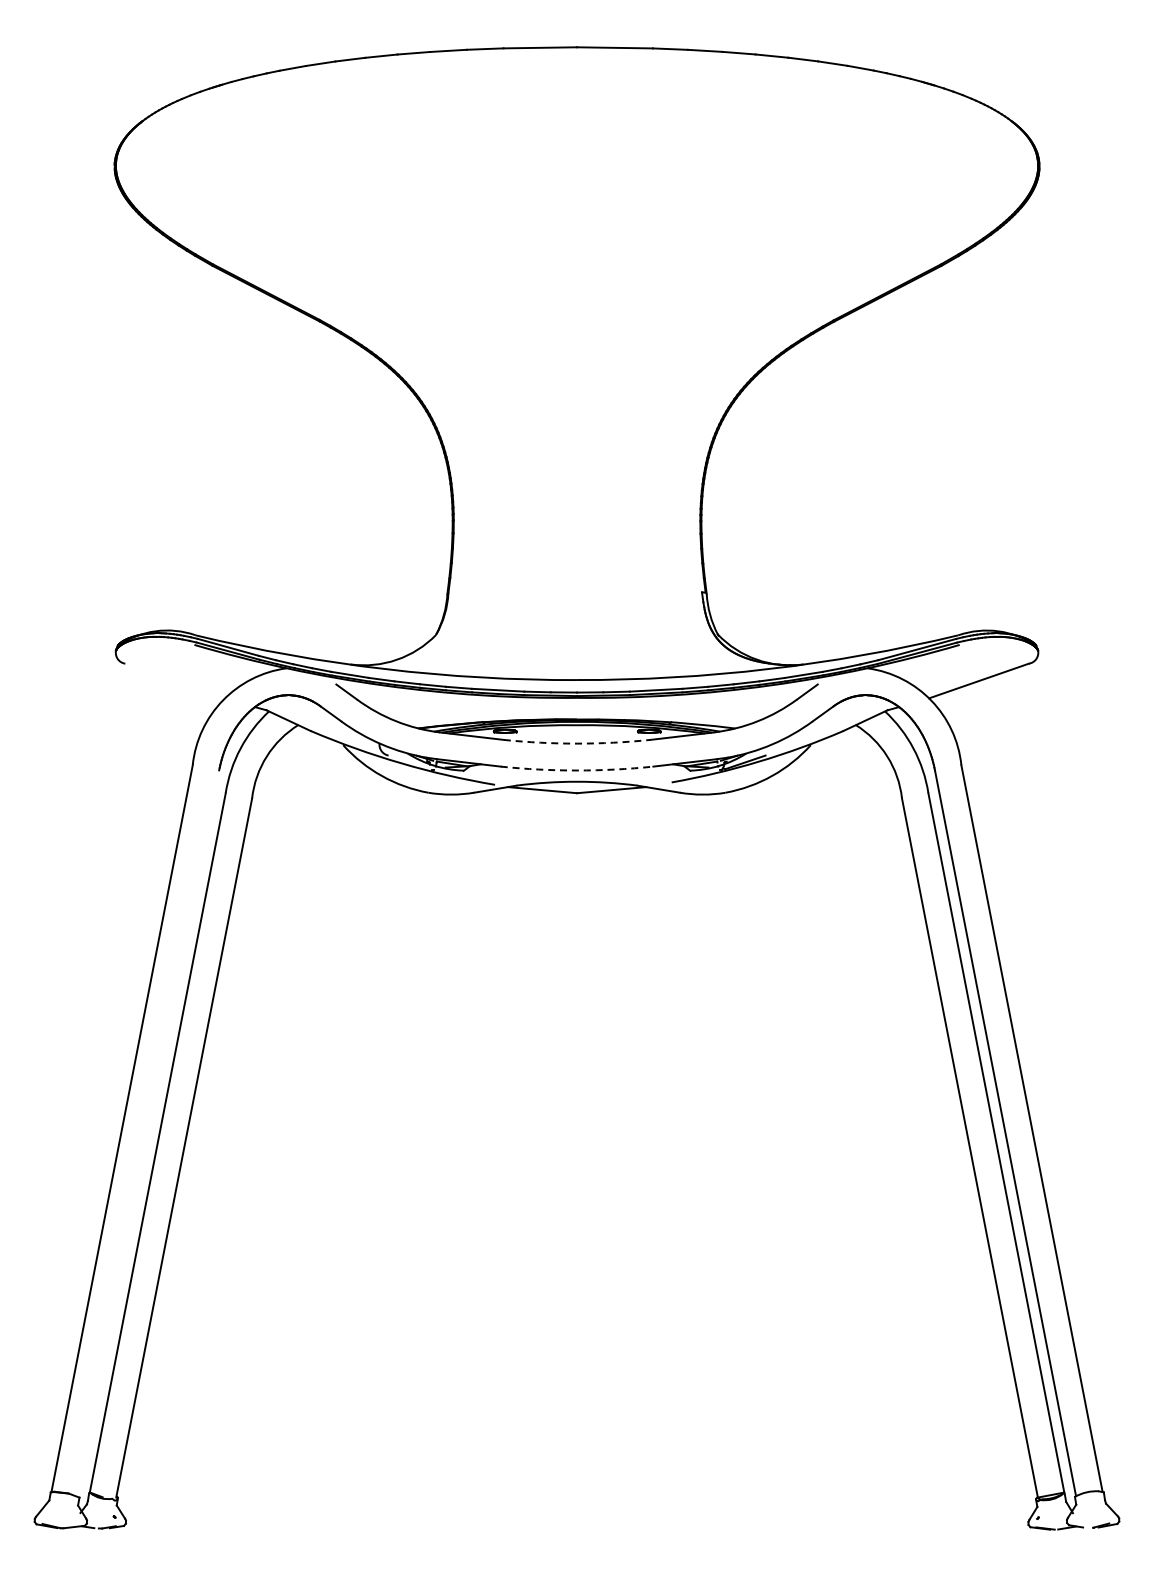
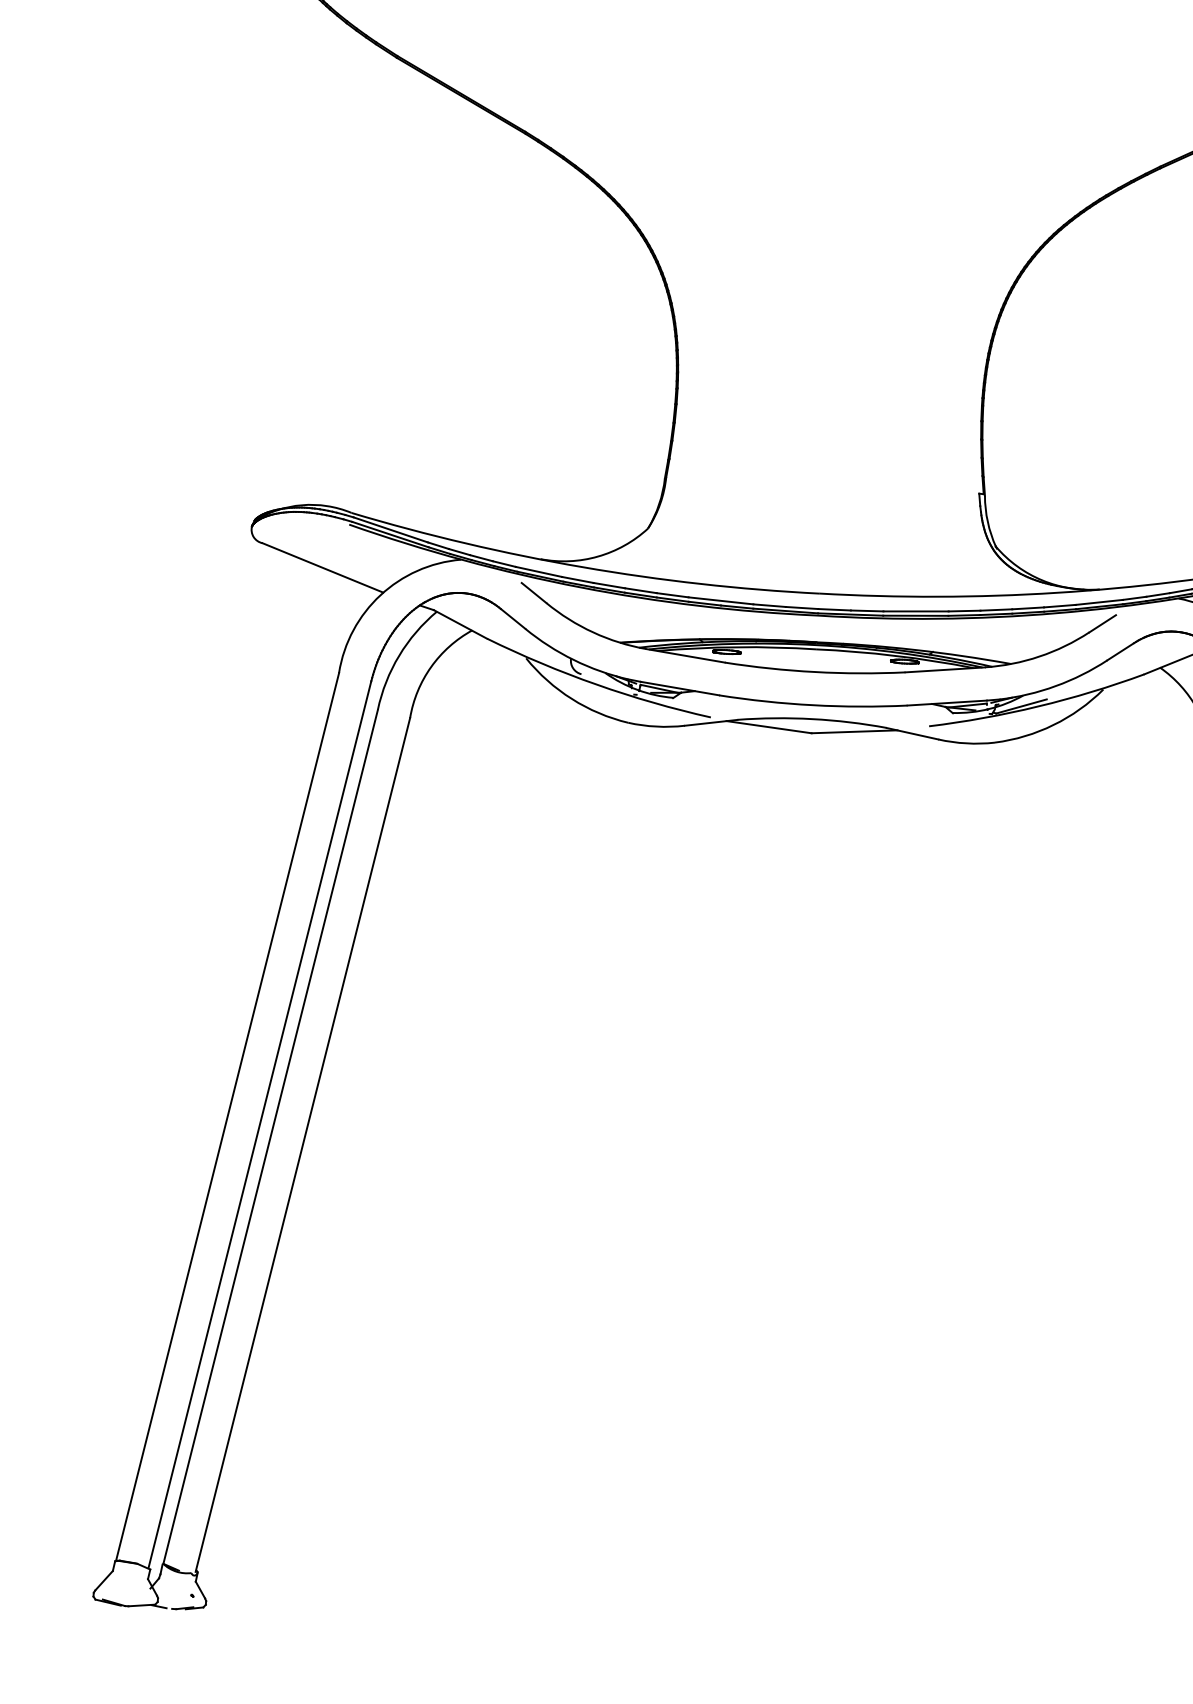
line: (174, 680) -> (322, 567), added
arc: (577, 743) -> (815, 671), dashed -> solid
arc: (577, 770) -> (813, 705), dashed -> solid
line: (148, 1133) -> (259, 1124), added

